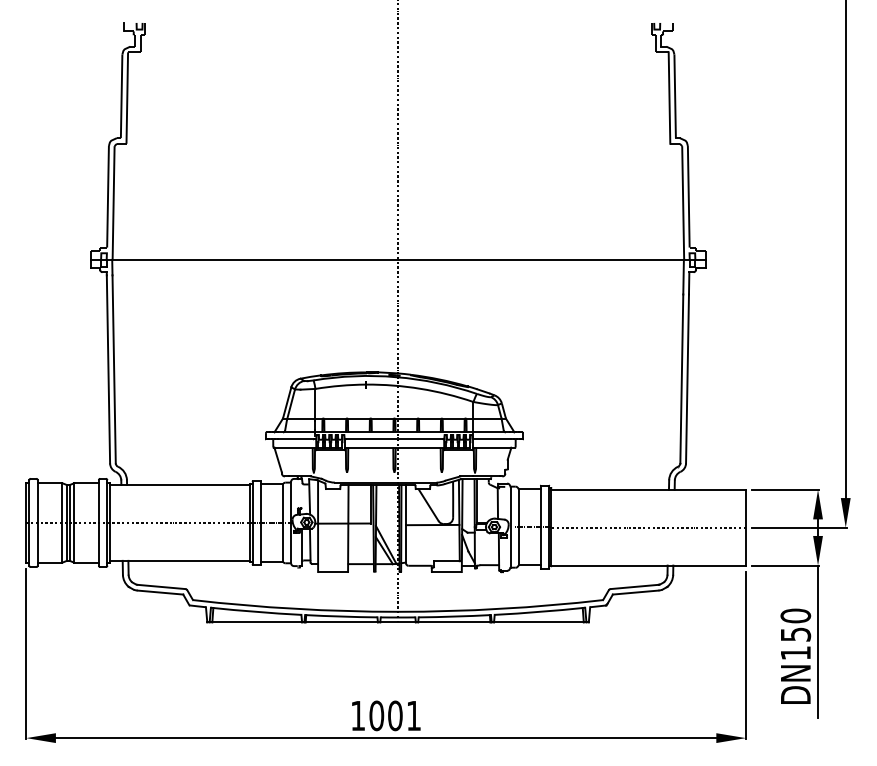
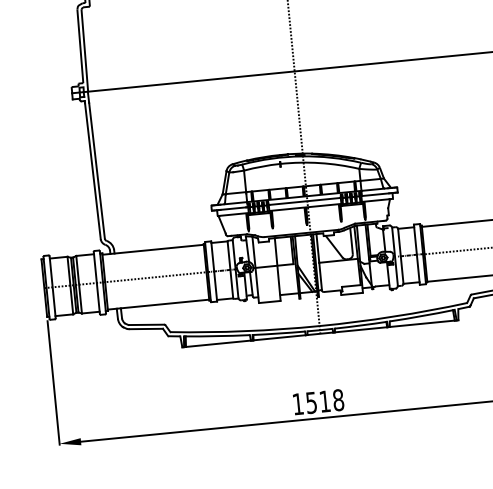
text: (395, 715) -> (325, 401), 1001 -> 1518

